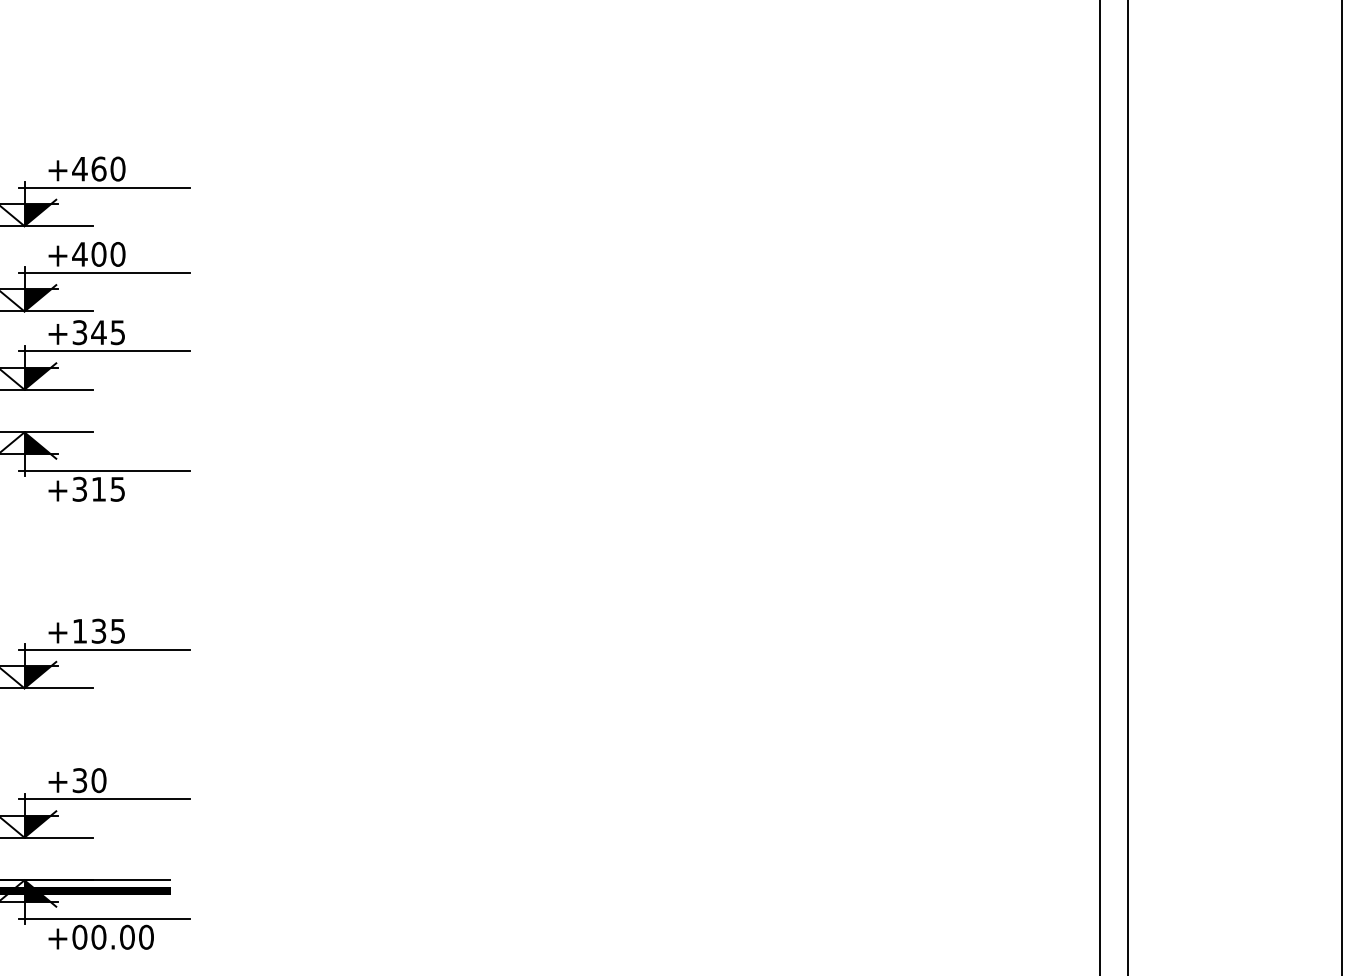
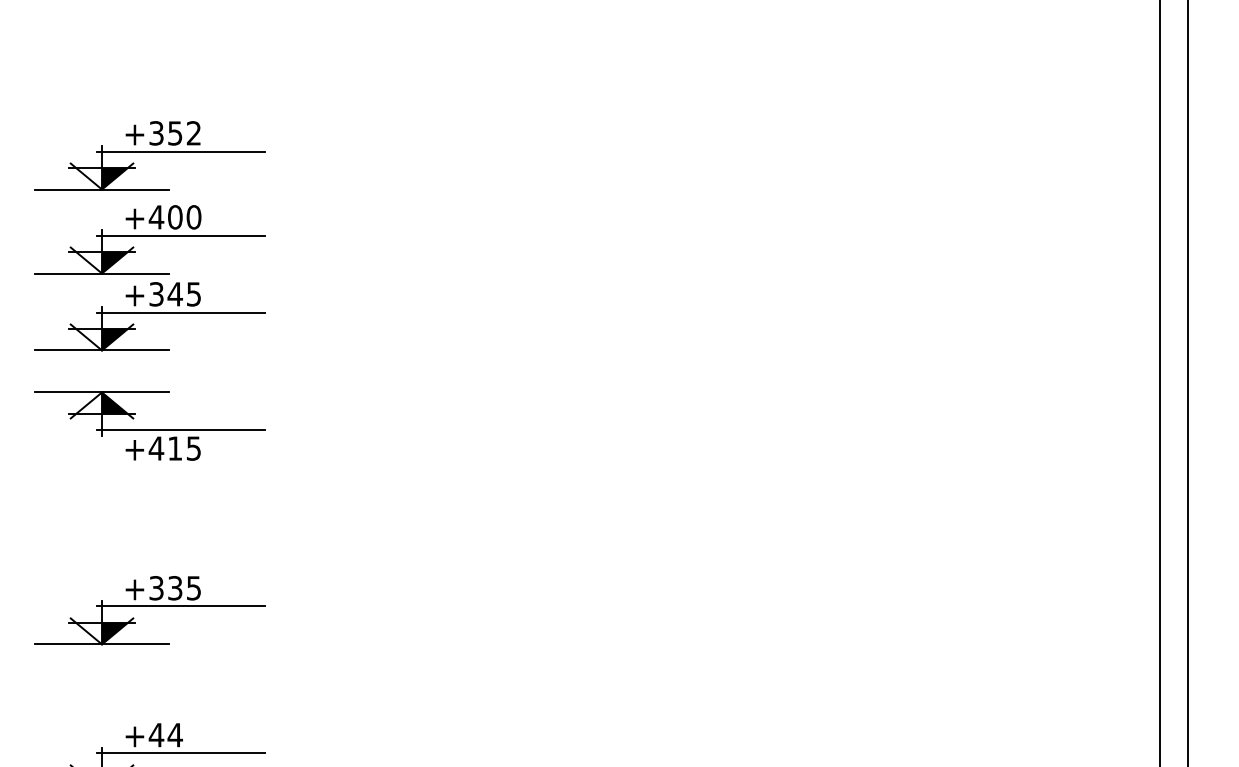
text: (98, 168) -> (174, 132), +460 -> +352
text: (79, 488) -> (156, 447), +315 -> +415
text: (79, 630) -> (156, 587), +135 -> +335
text: (89, 780) -> (165, 735), +30 -> +44

